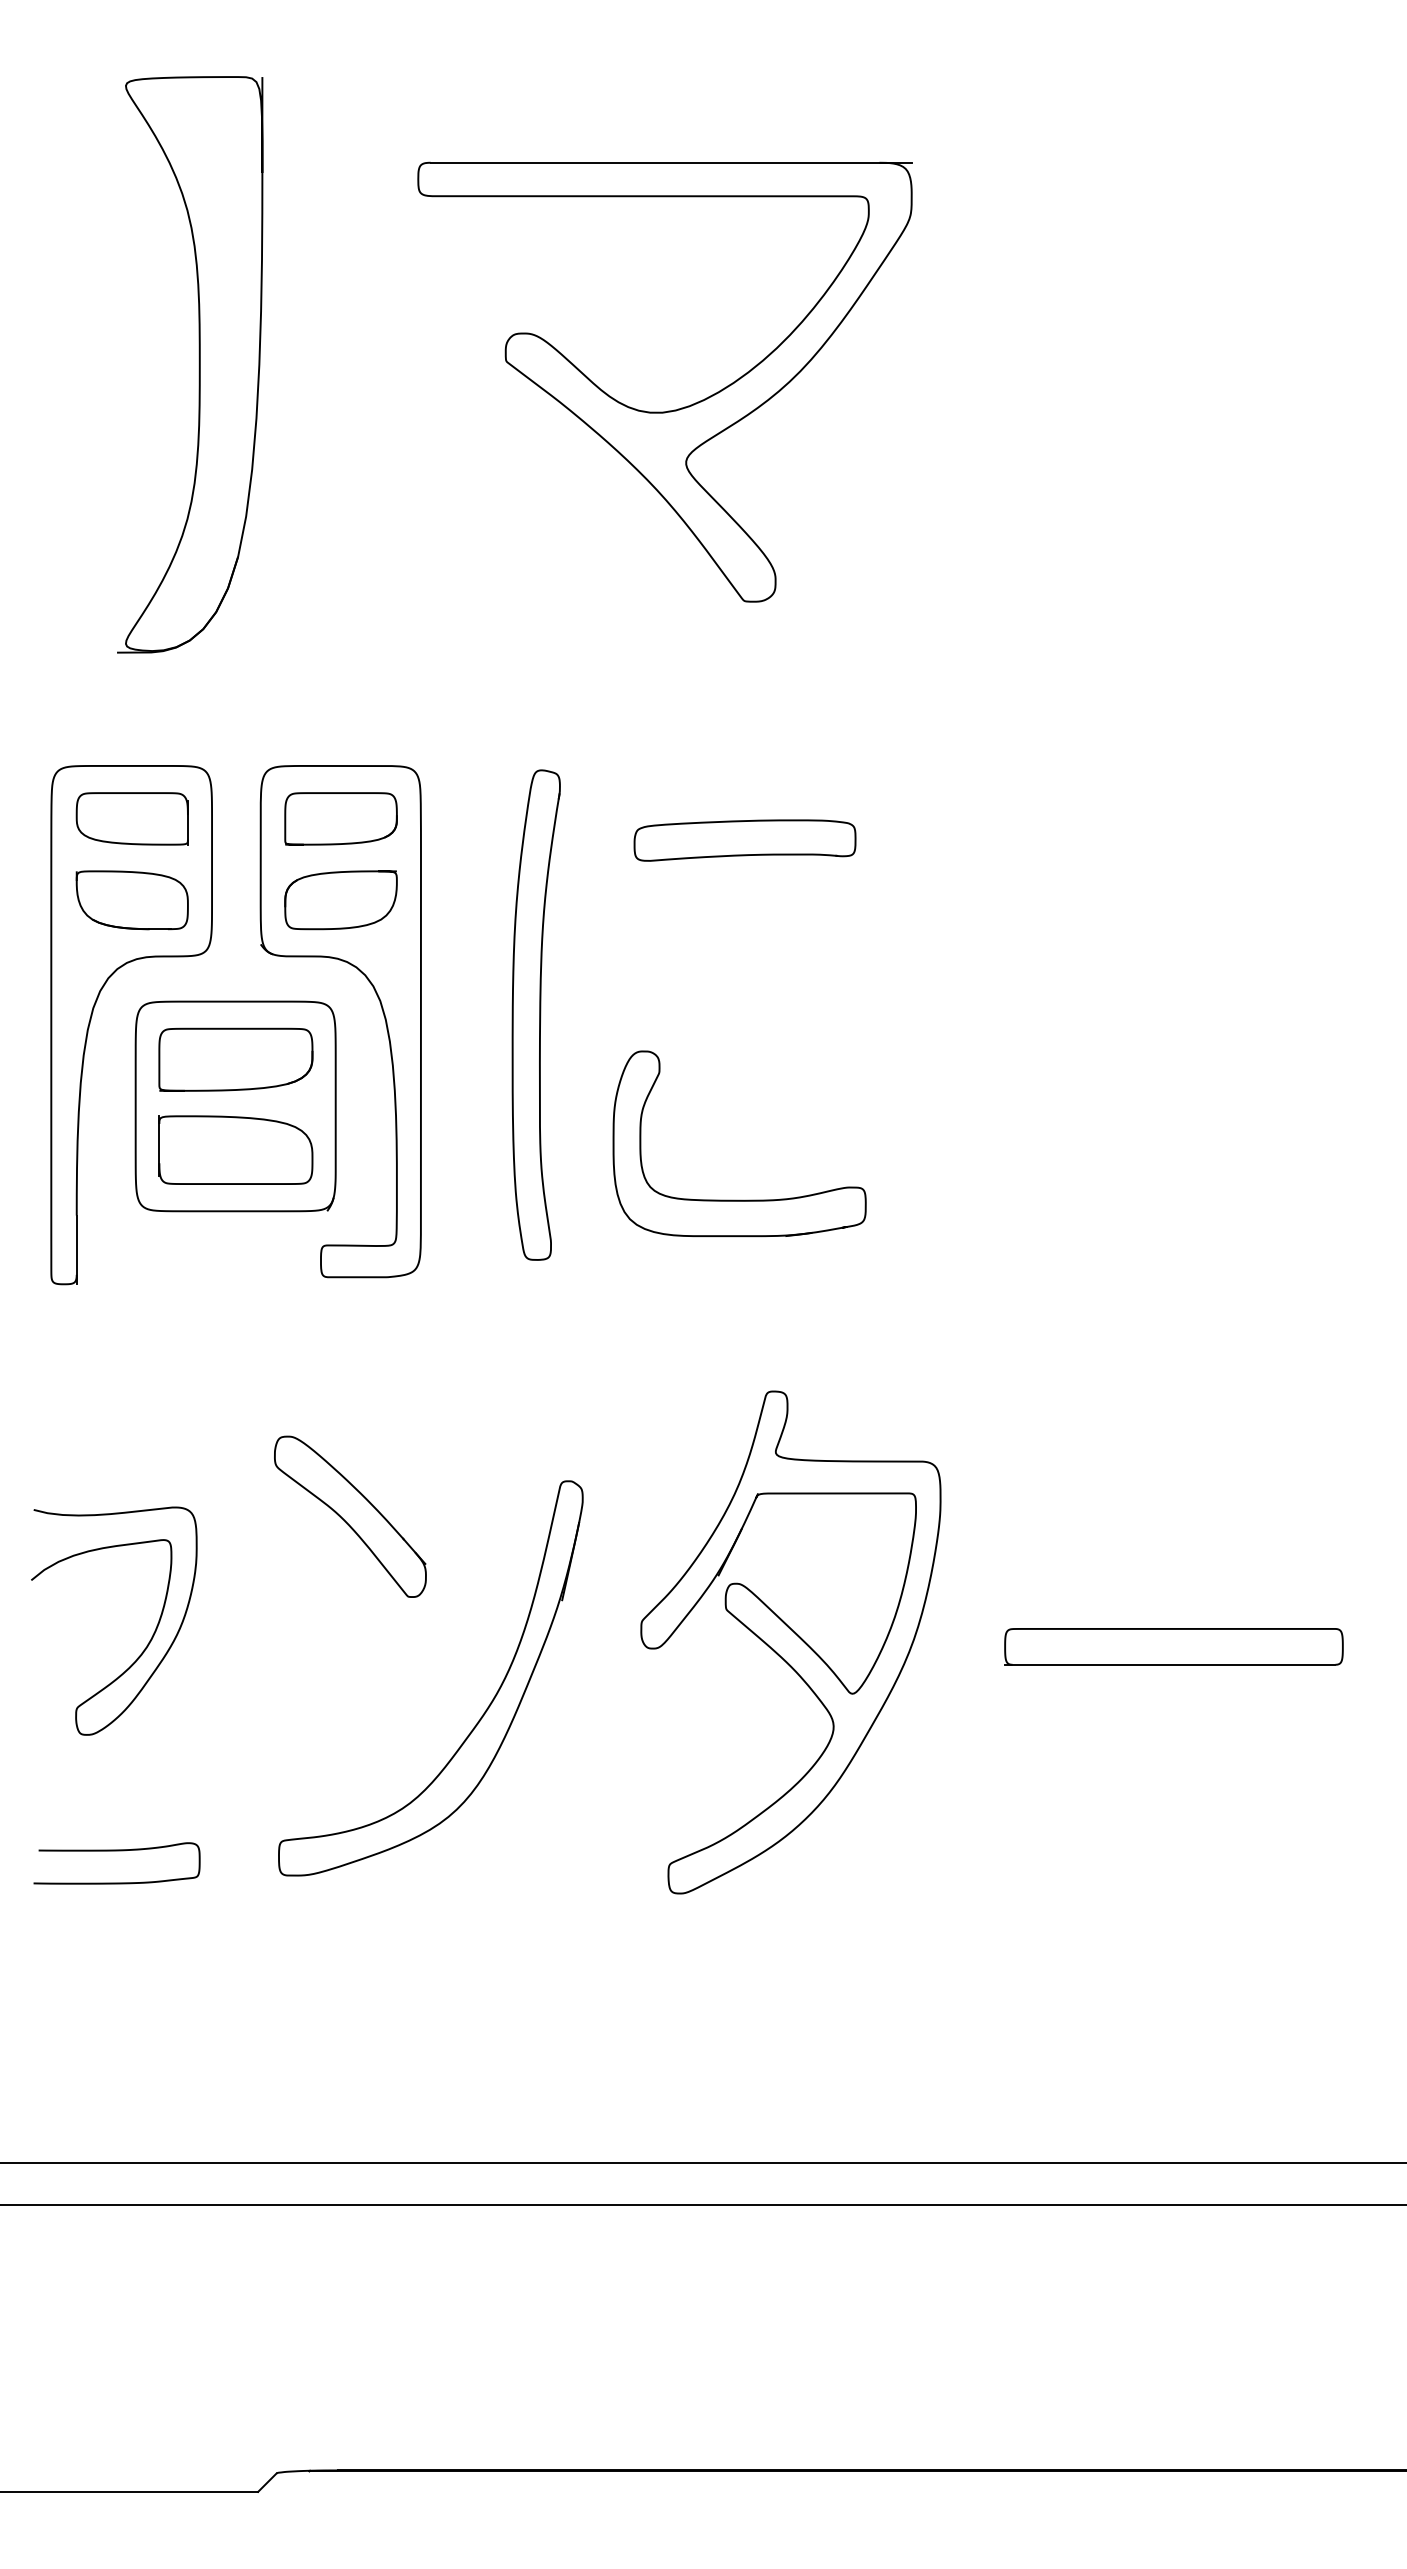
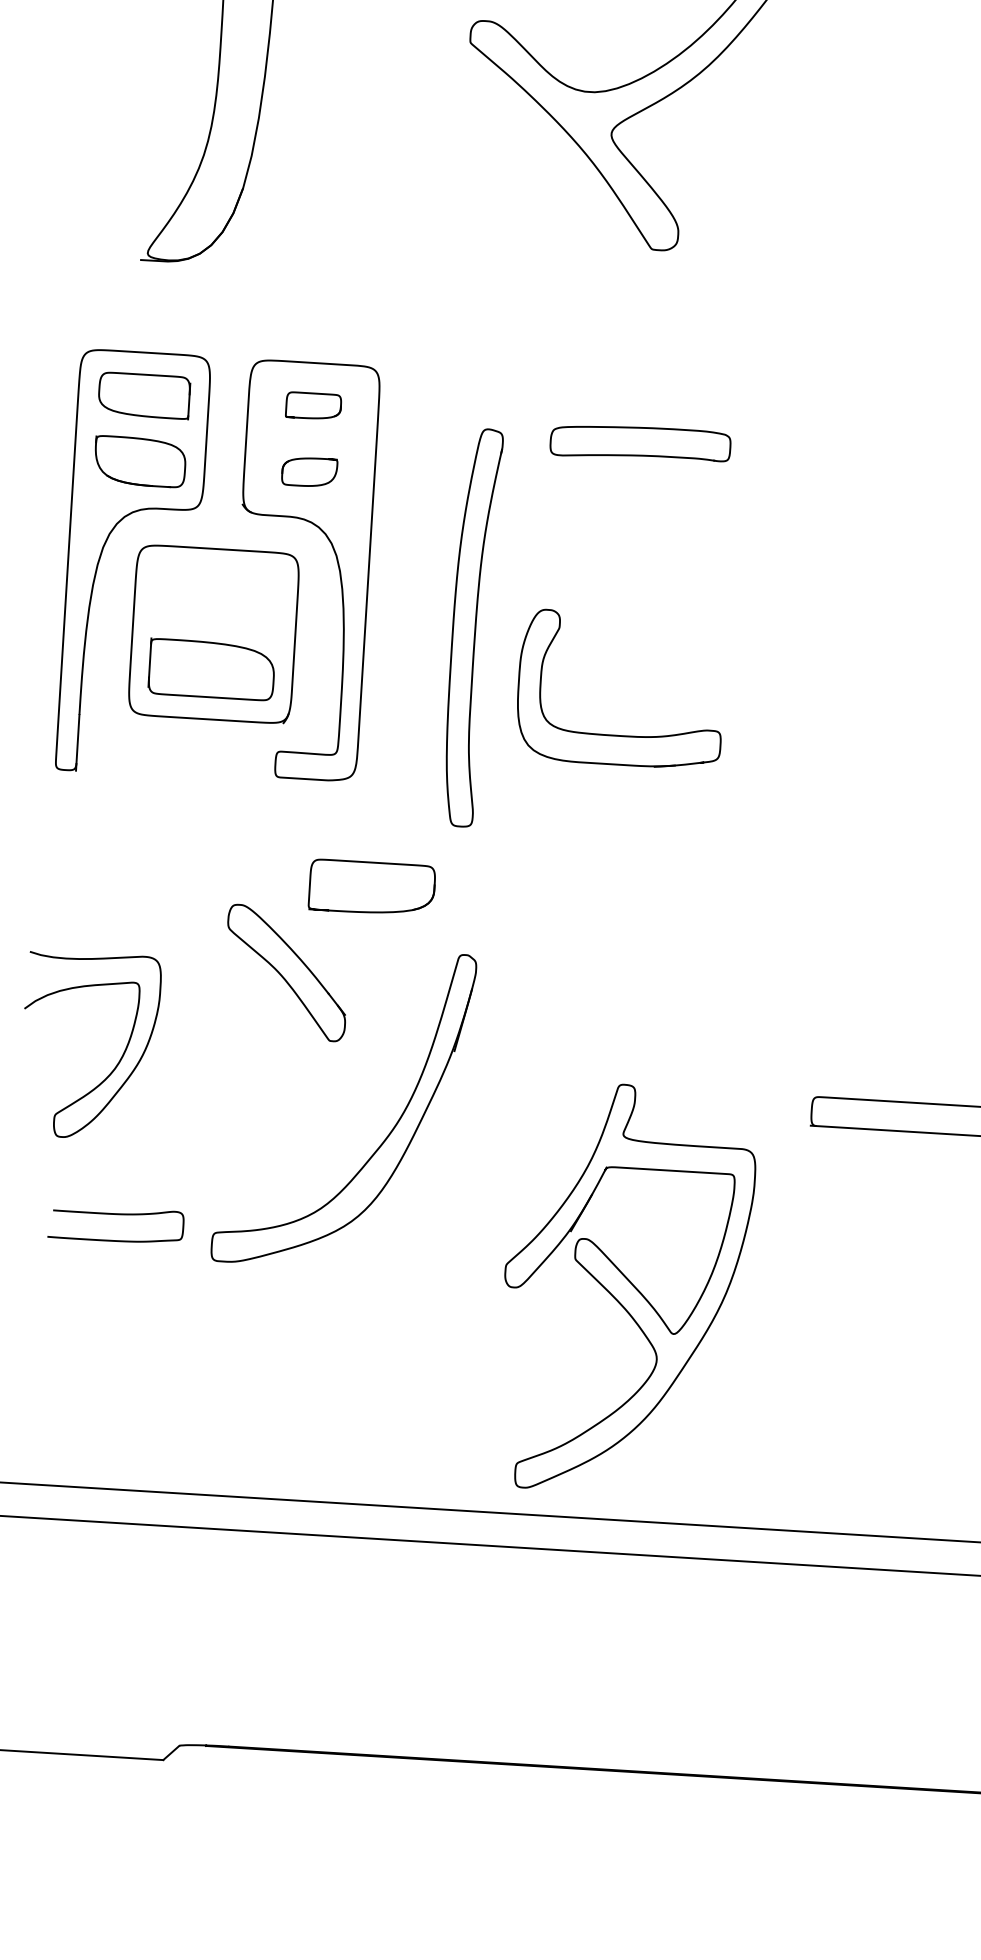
part: (340, 818) -> (313, 405), size x0.6
part: (340, 900) -> (309, 472), size x0.6
part: (535, 1014) -> (471, 627), moved
part: (235, 1059) -> (371, 887), moved
part: (790, 1642) -> (625, 1289), moved
curve: (116, 1851) -> (116, 1215), moved

